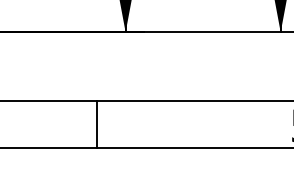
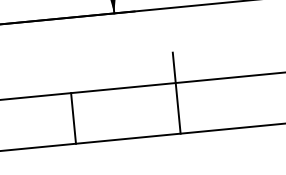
line: (175, 110) -> (176, 92), added
line: (97, 124) -> (73, 118), moved

